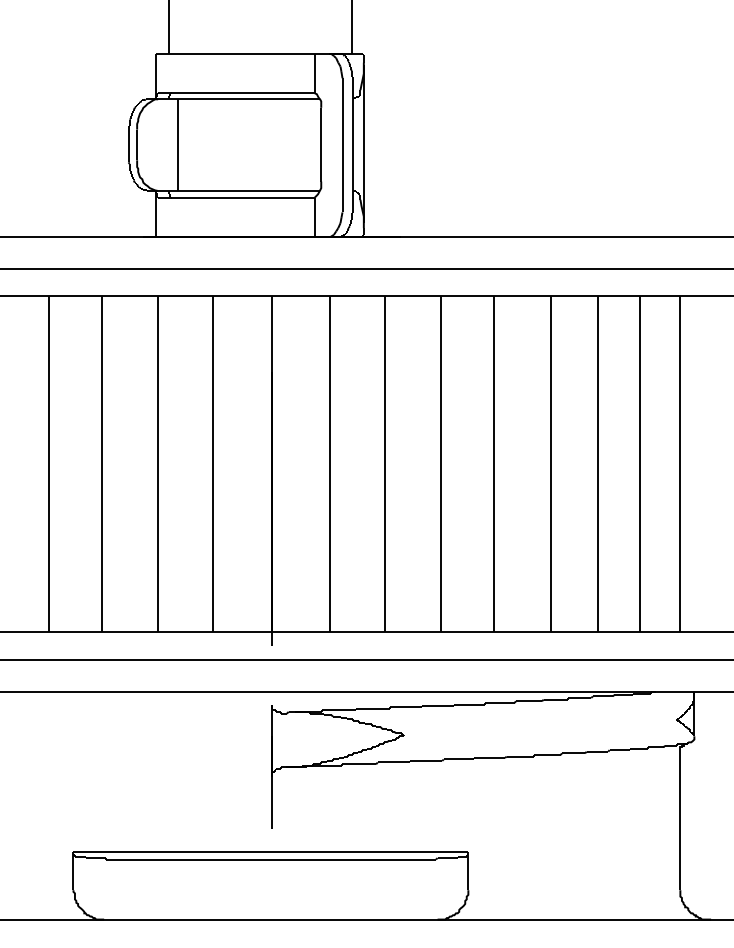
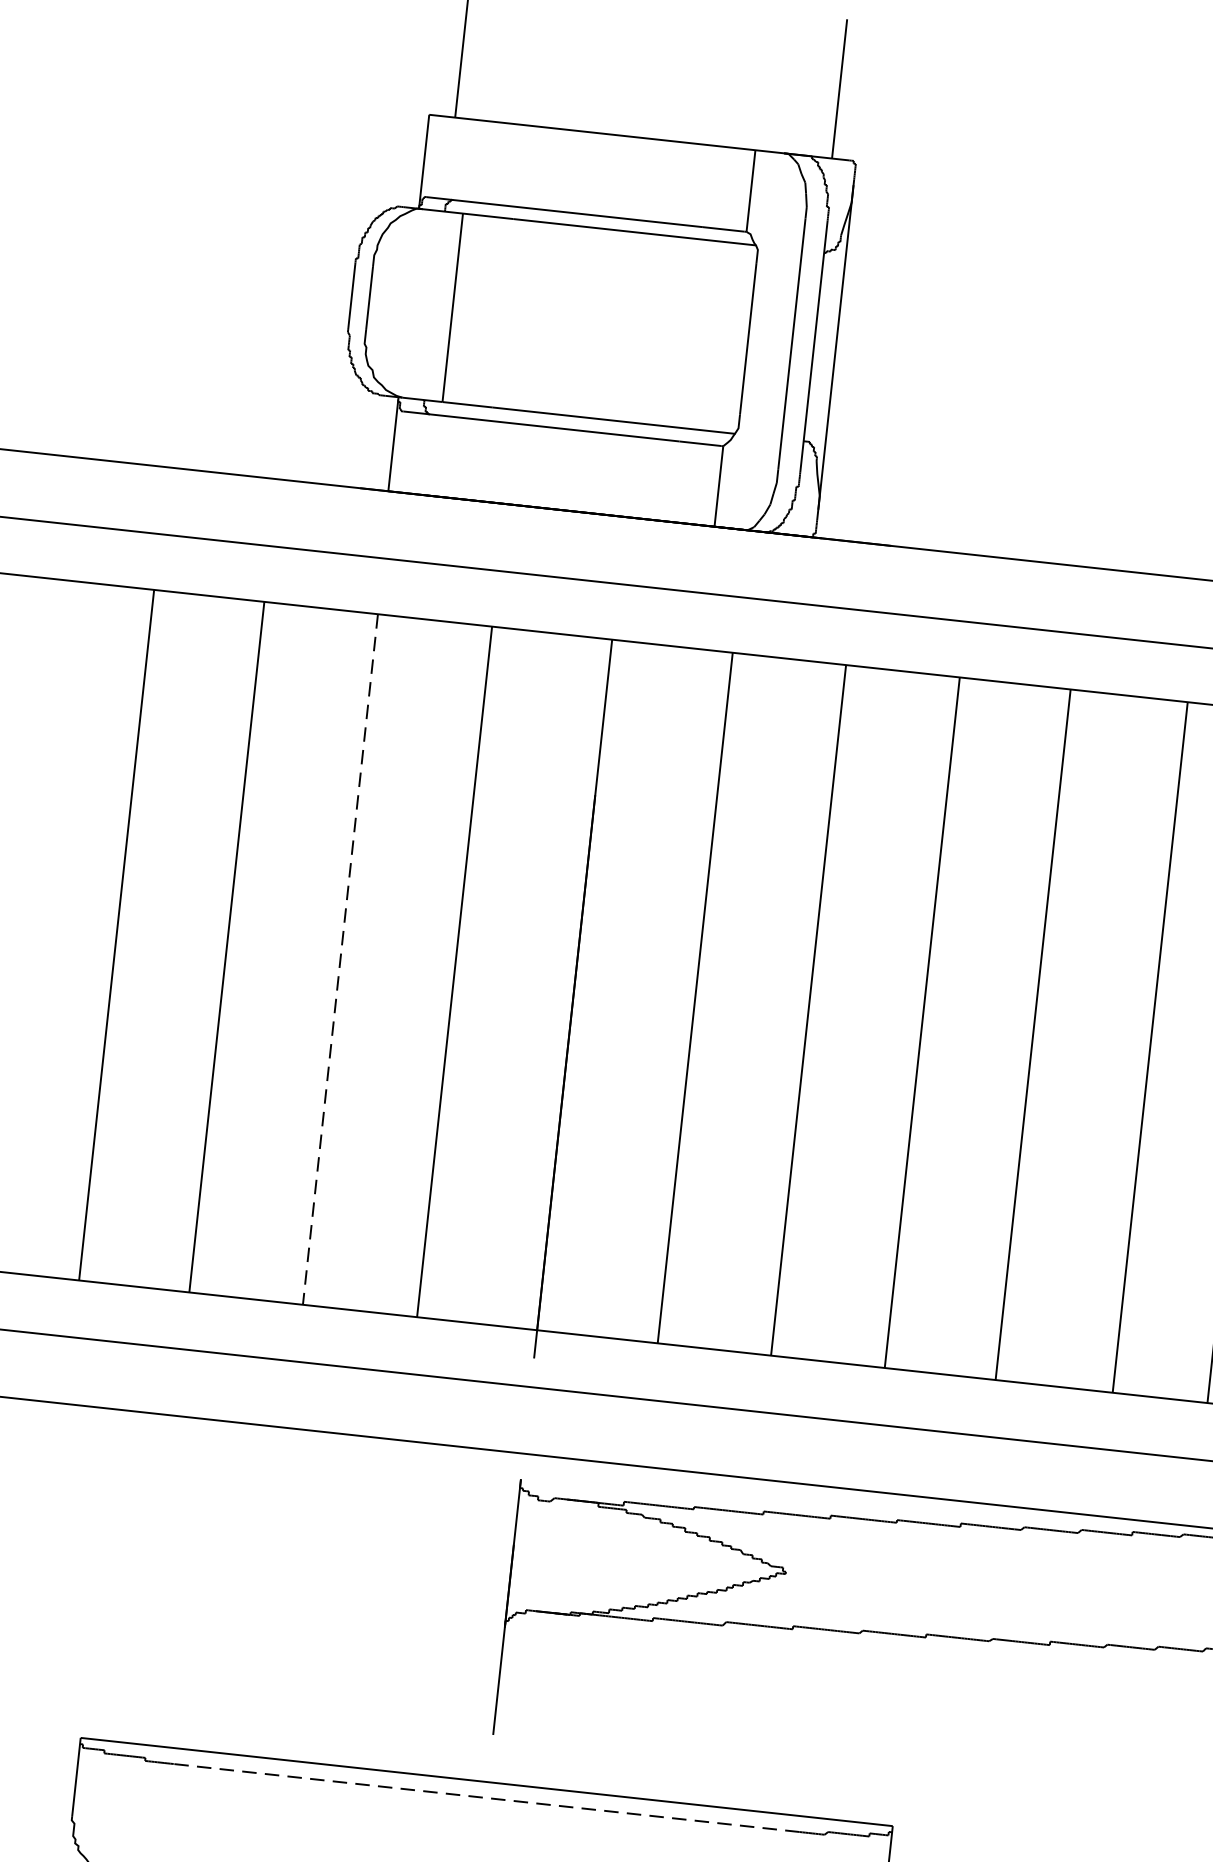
line: (157, 464) -> (340, 960), solid -> dashed
line: (271, 859) -> (486, 1797), solid -> dashed

